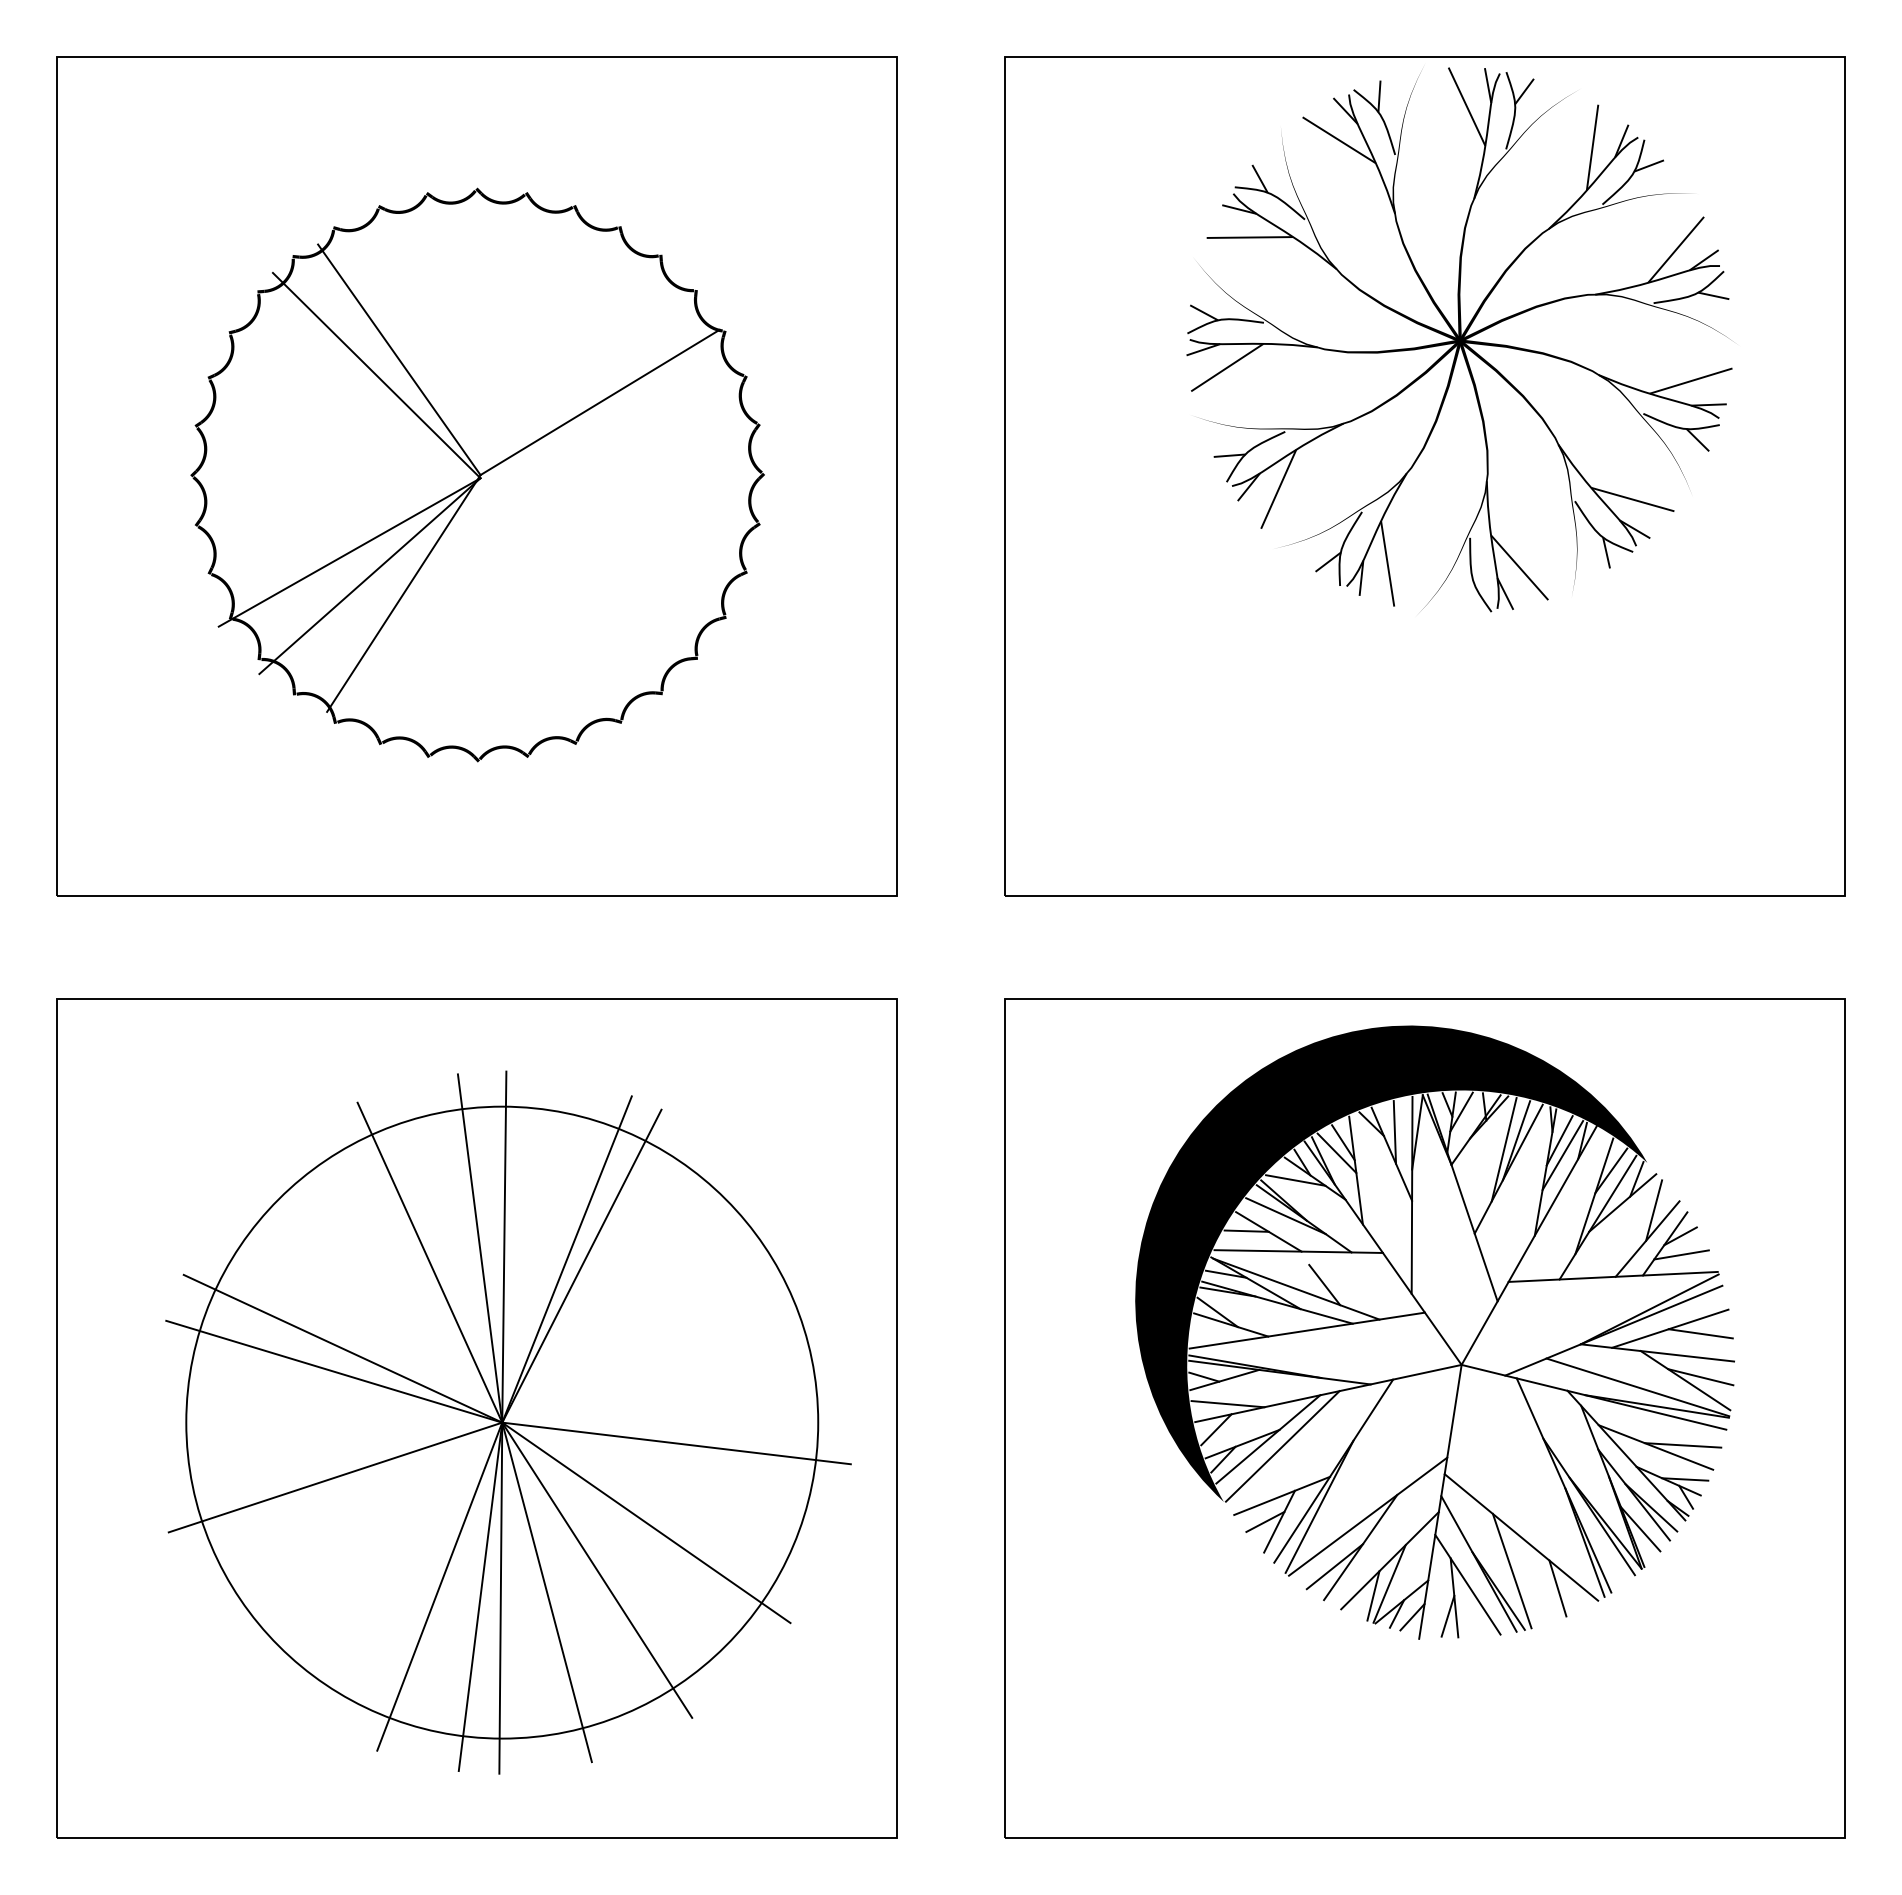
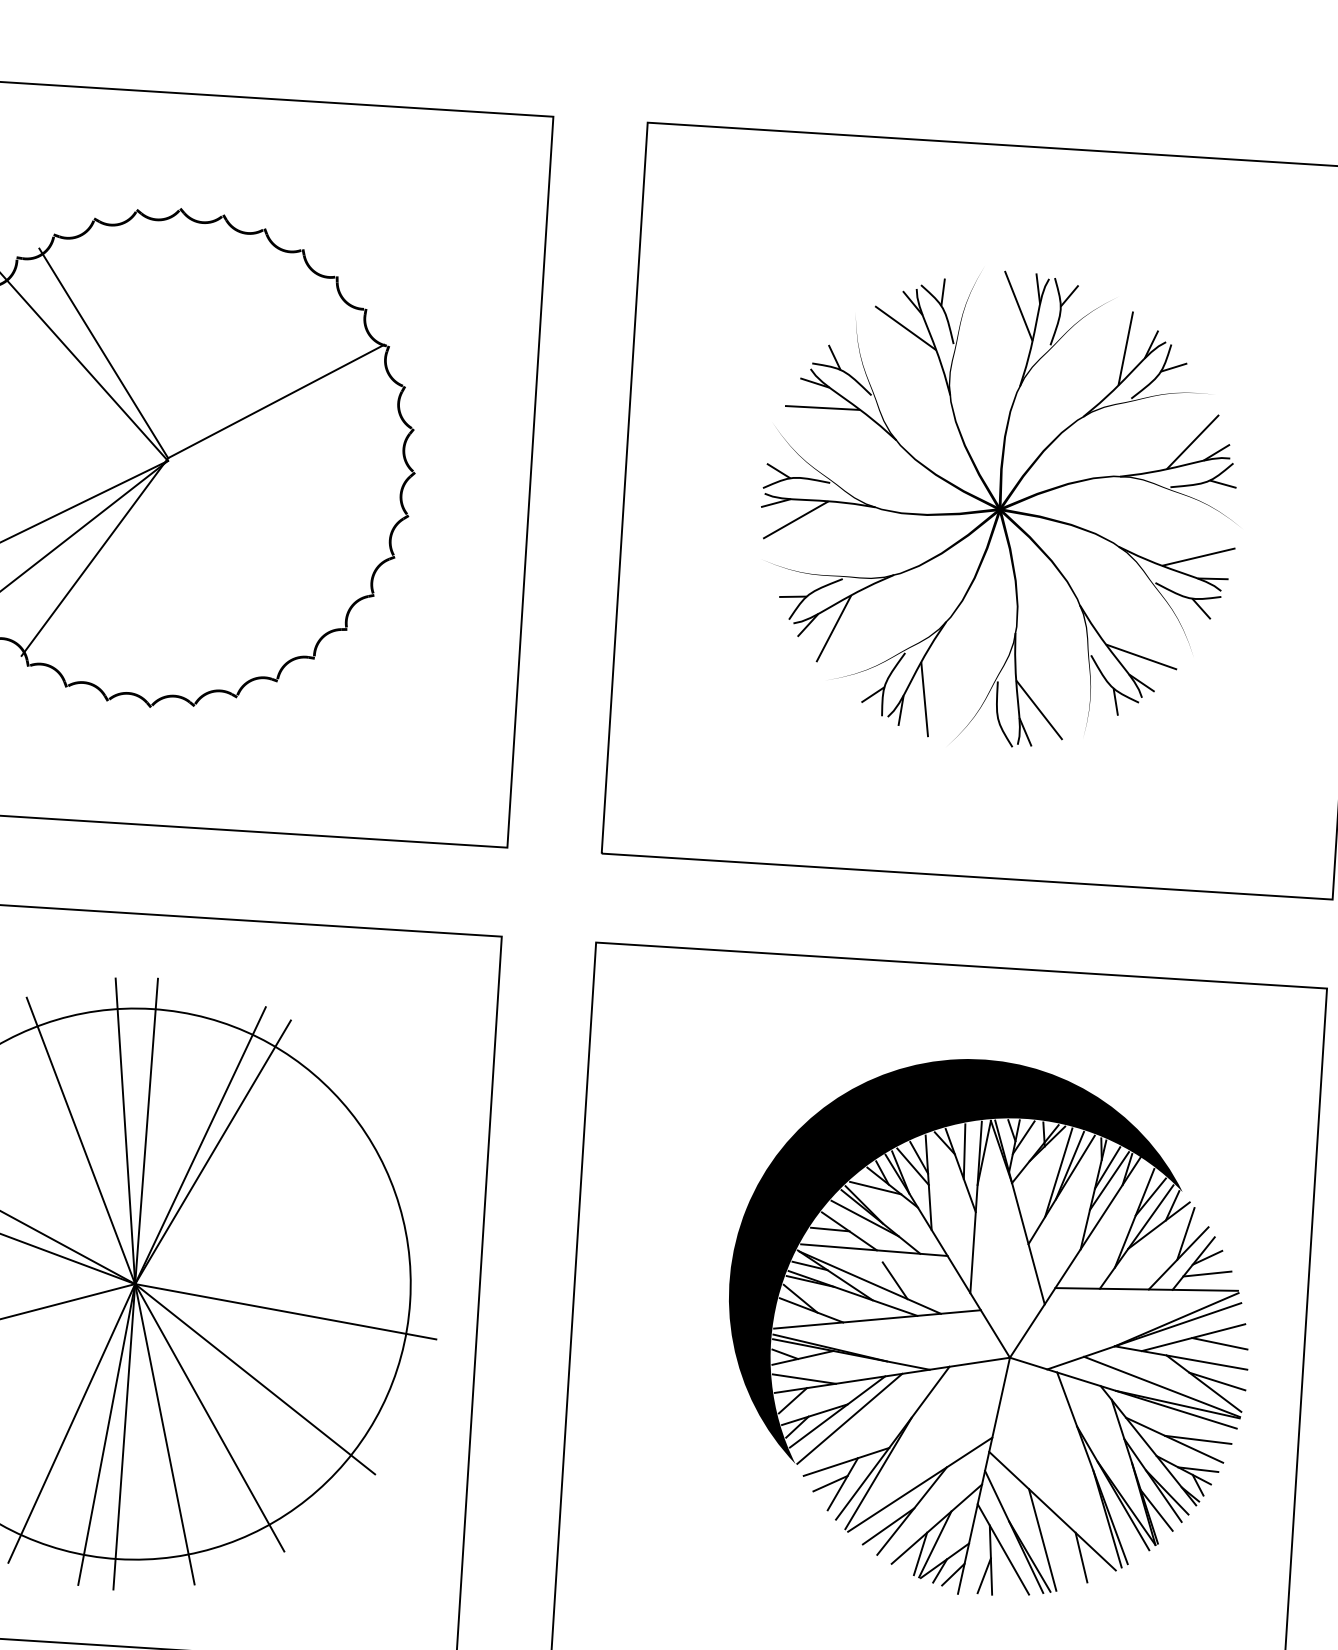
part: (1459, 339) -> (999, 508), moved
part: (1434, 1332) -> (988, 1328), moved

